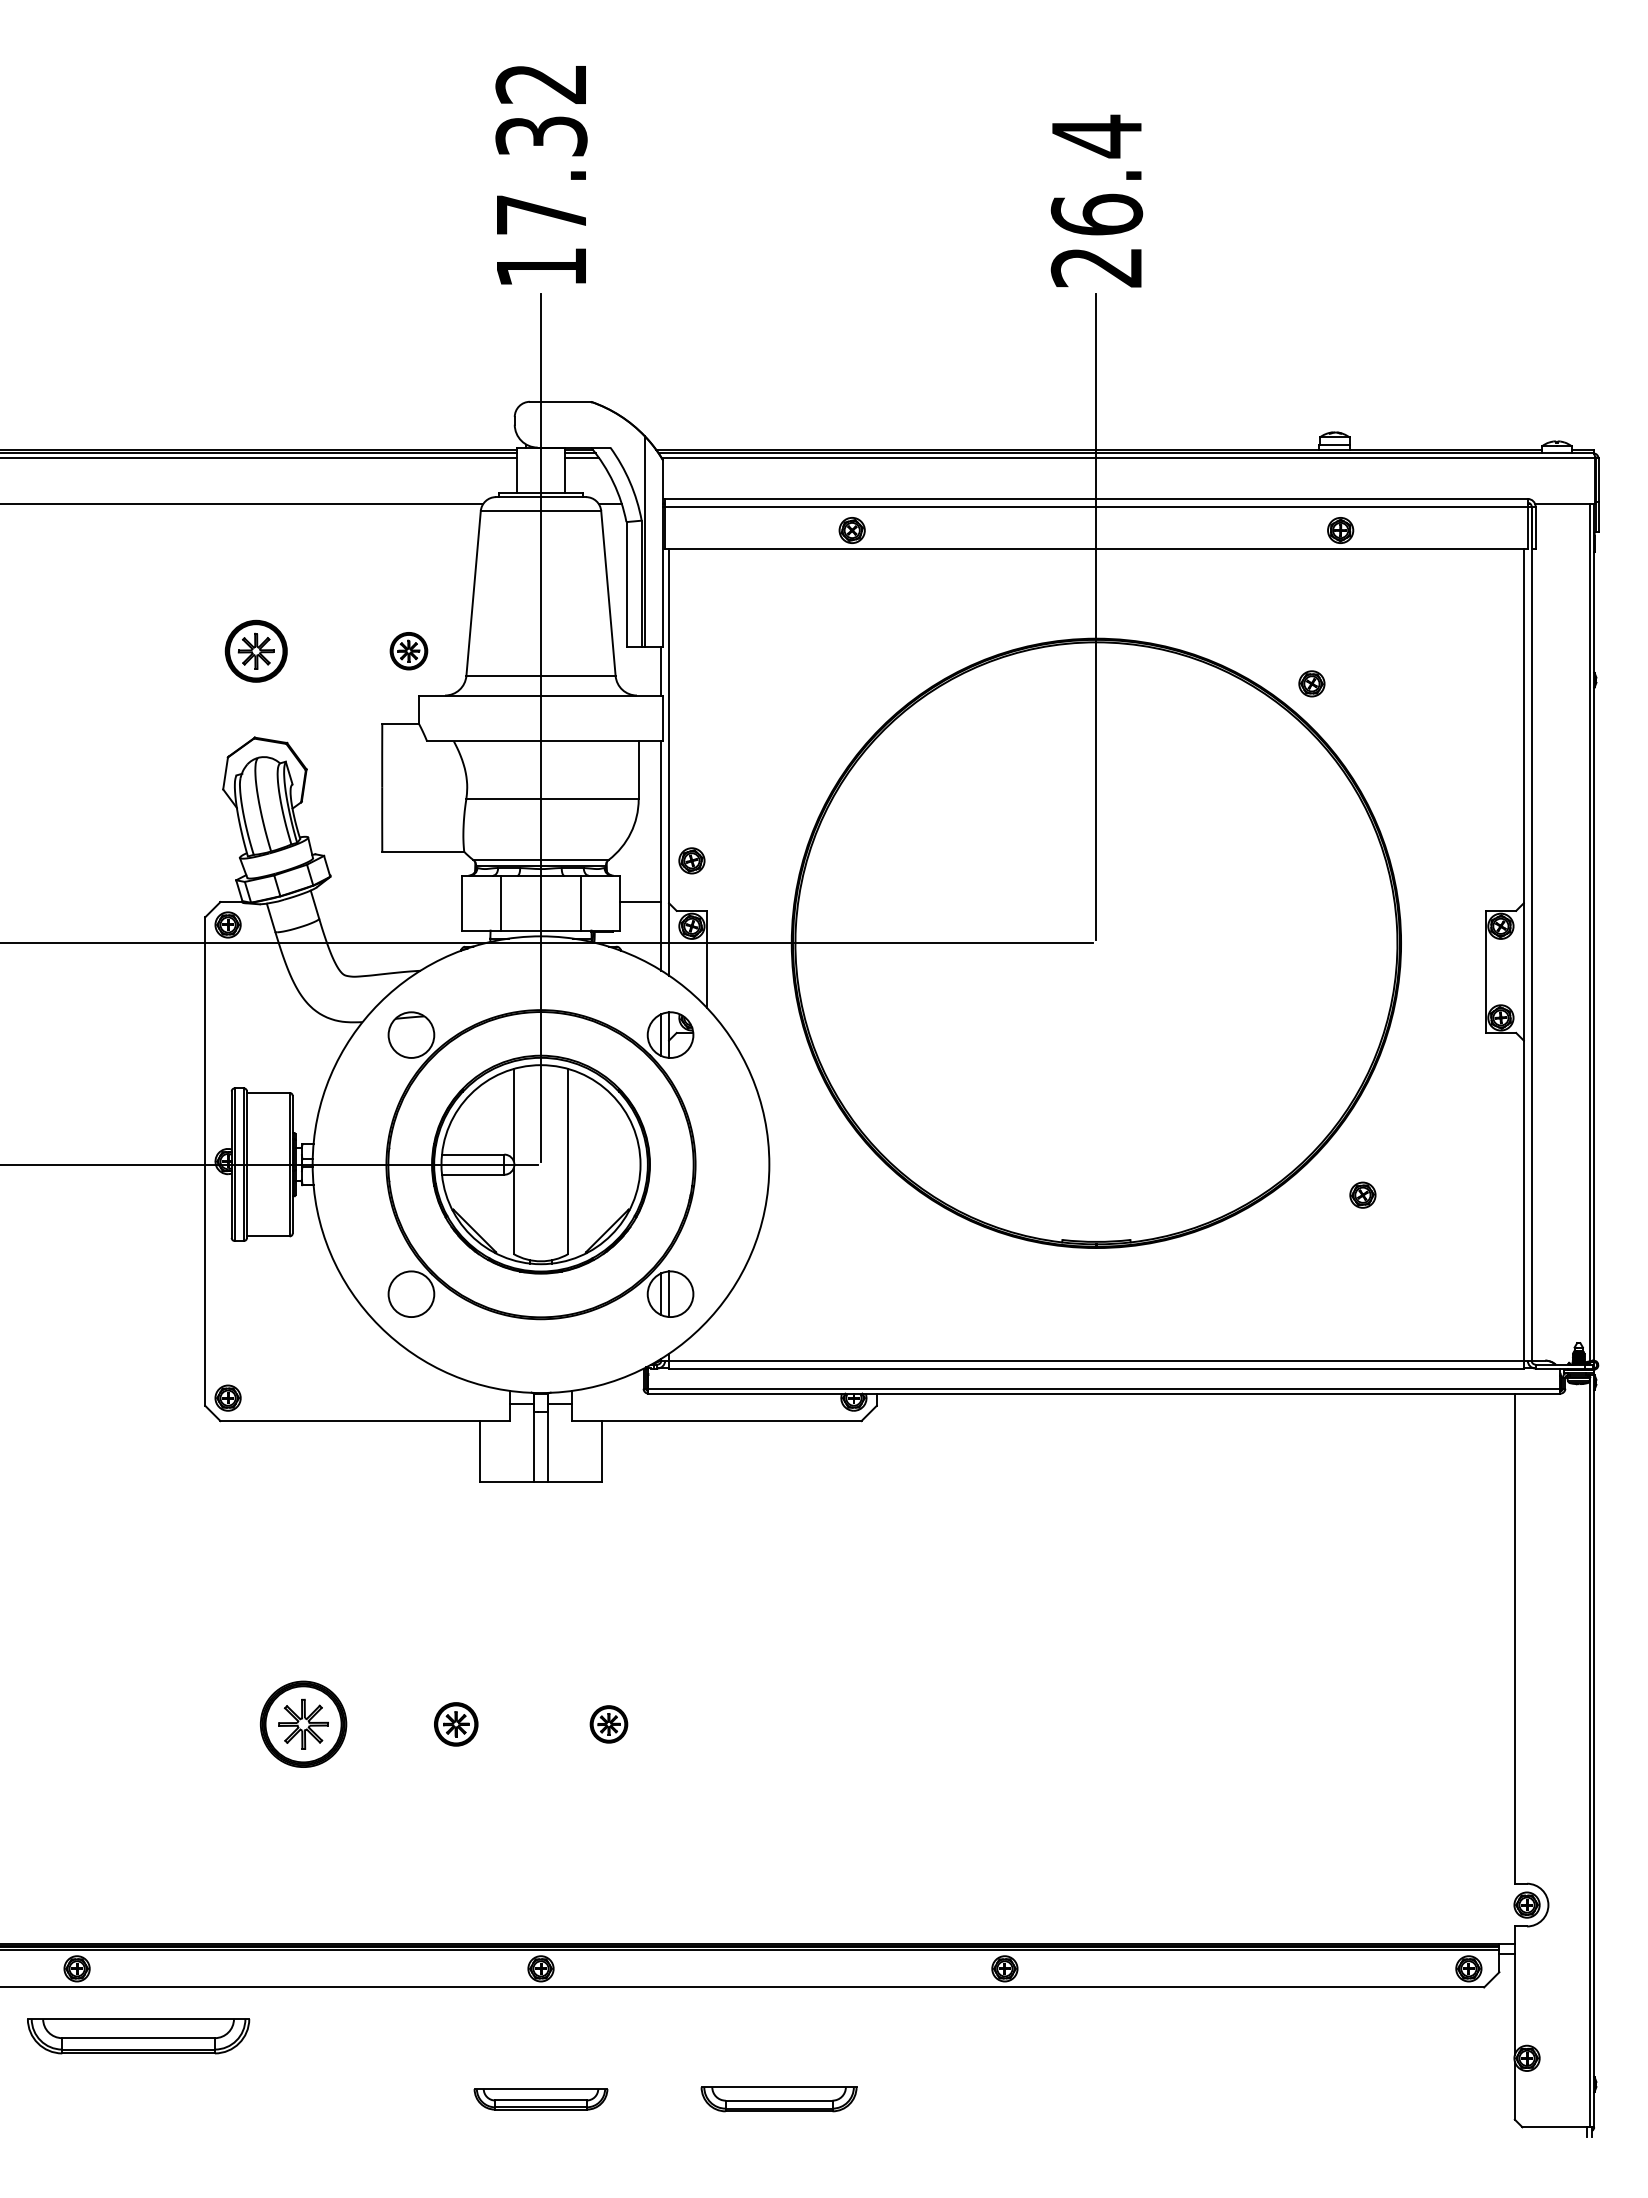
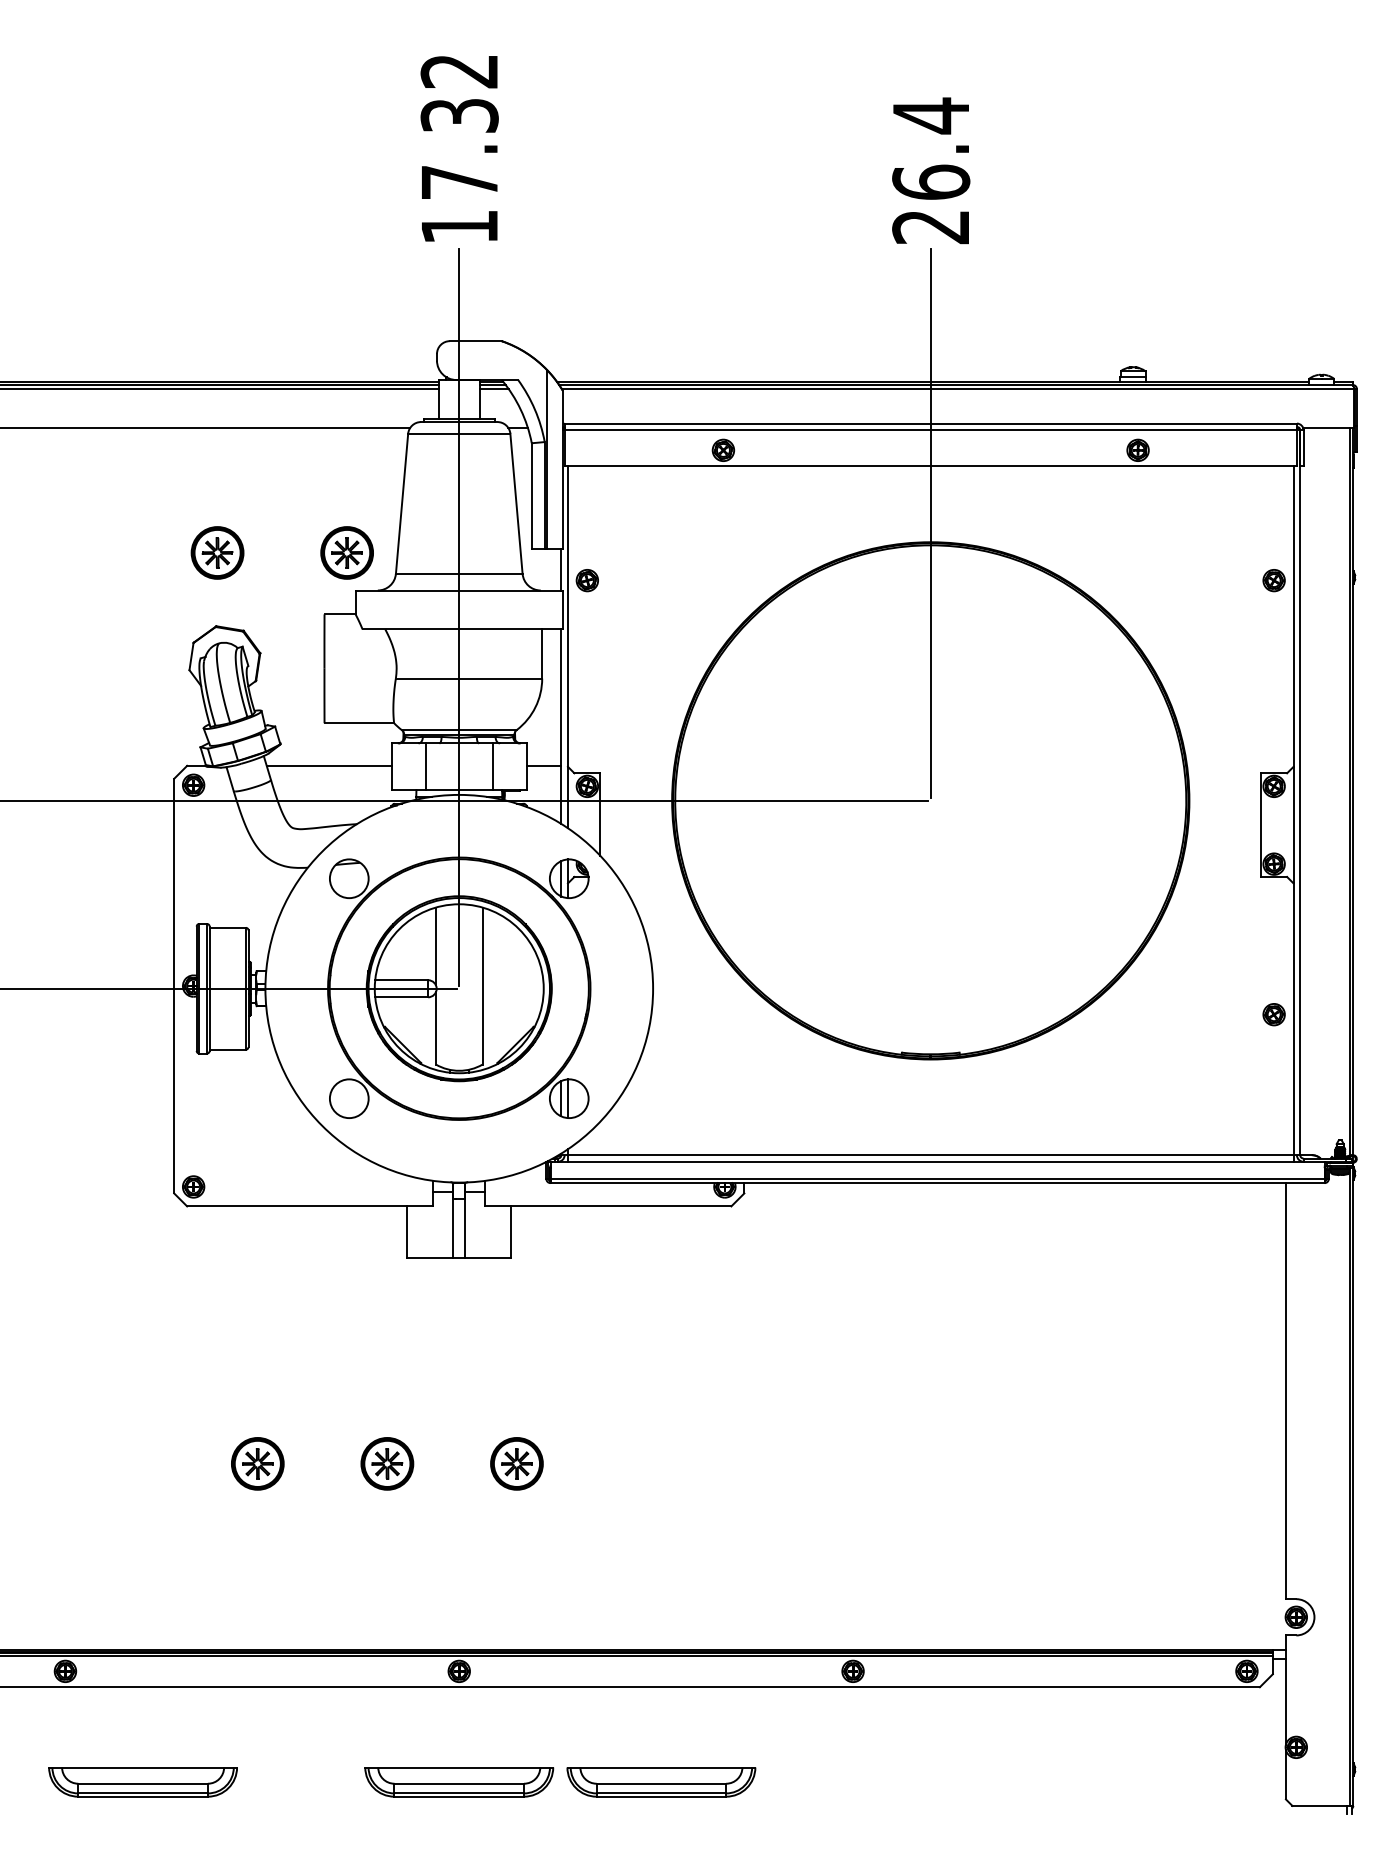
part: (408, 650) -> (346, 552), size x1.67
part: (1311, 683) -> (1273, 580), moved
part: (691, 860) -> (587, 580), moved
line: (387, 902) -> (328, 766), added
part: (1362, 1194) -> (1273, 1014), moved
part: (303, 1724) -> (257, 1463), size x0.71
part: (455, 1724) -> (386, 1463), size x1.43
part: (608, 1724) -> (516, 1463), size x1.67
part: (138, 2036) -> (143, 1782), moved
part: (540, 2099) -> (458, 1782), size x1.67
part: (778, 2099) -> (660, 1782), size x1.43

